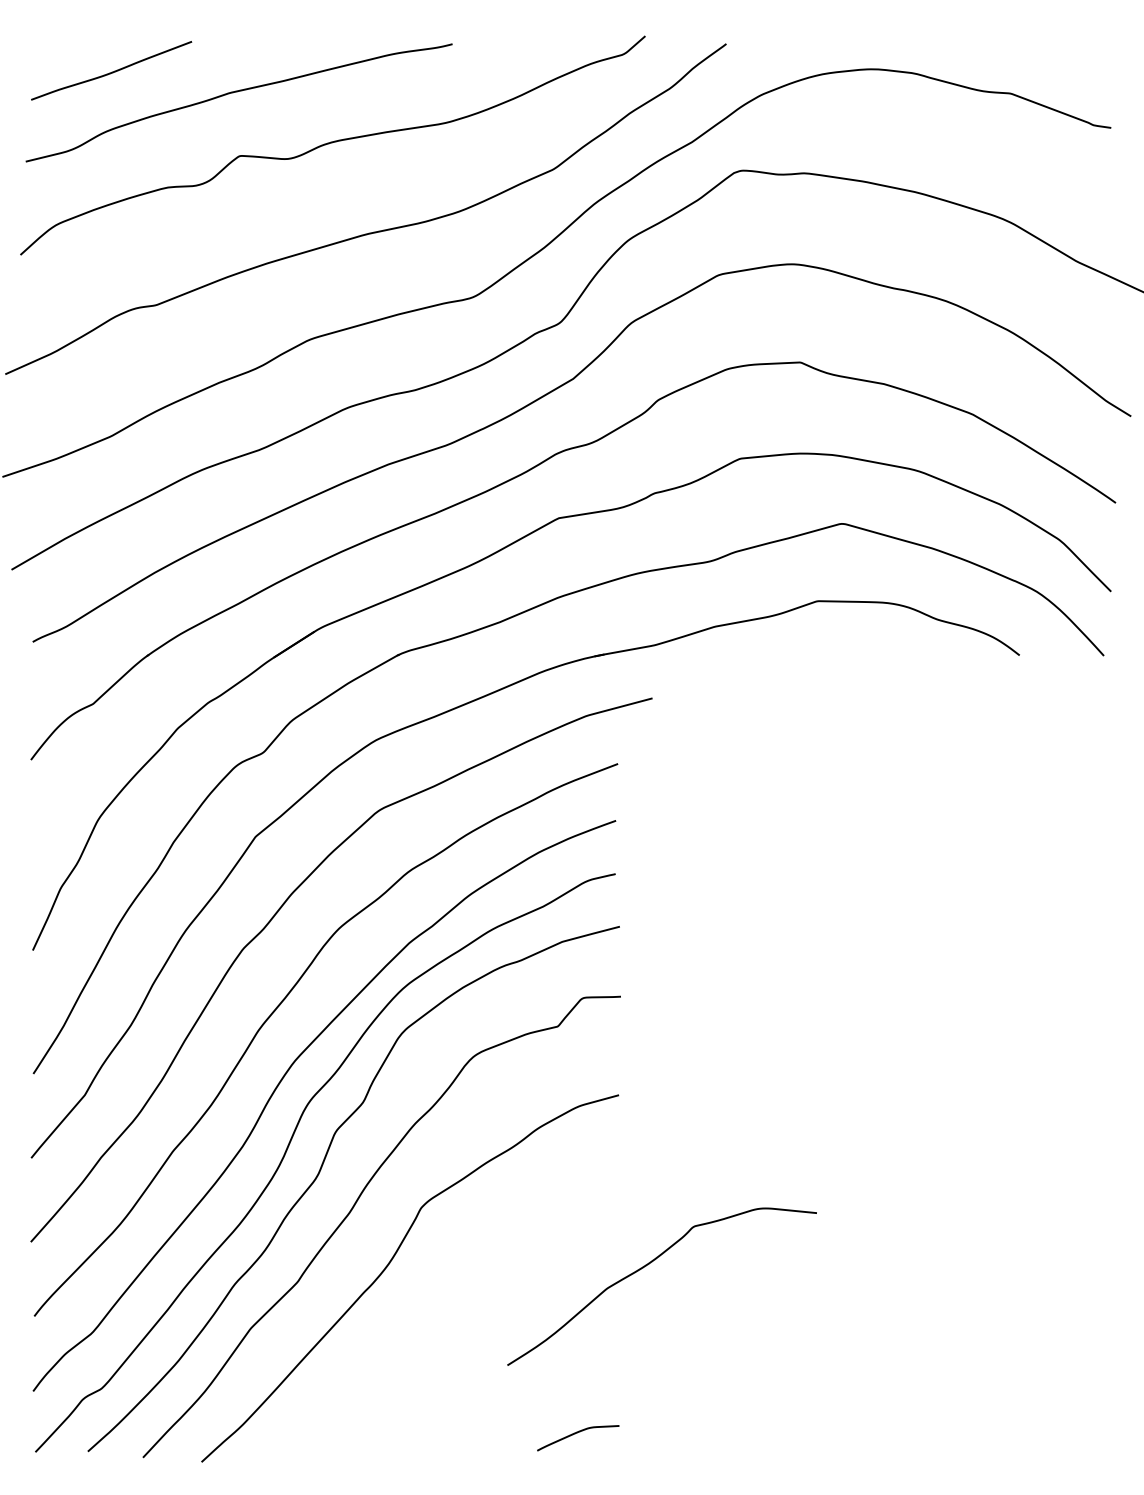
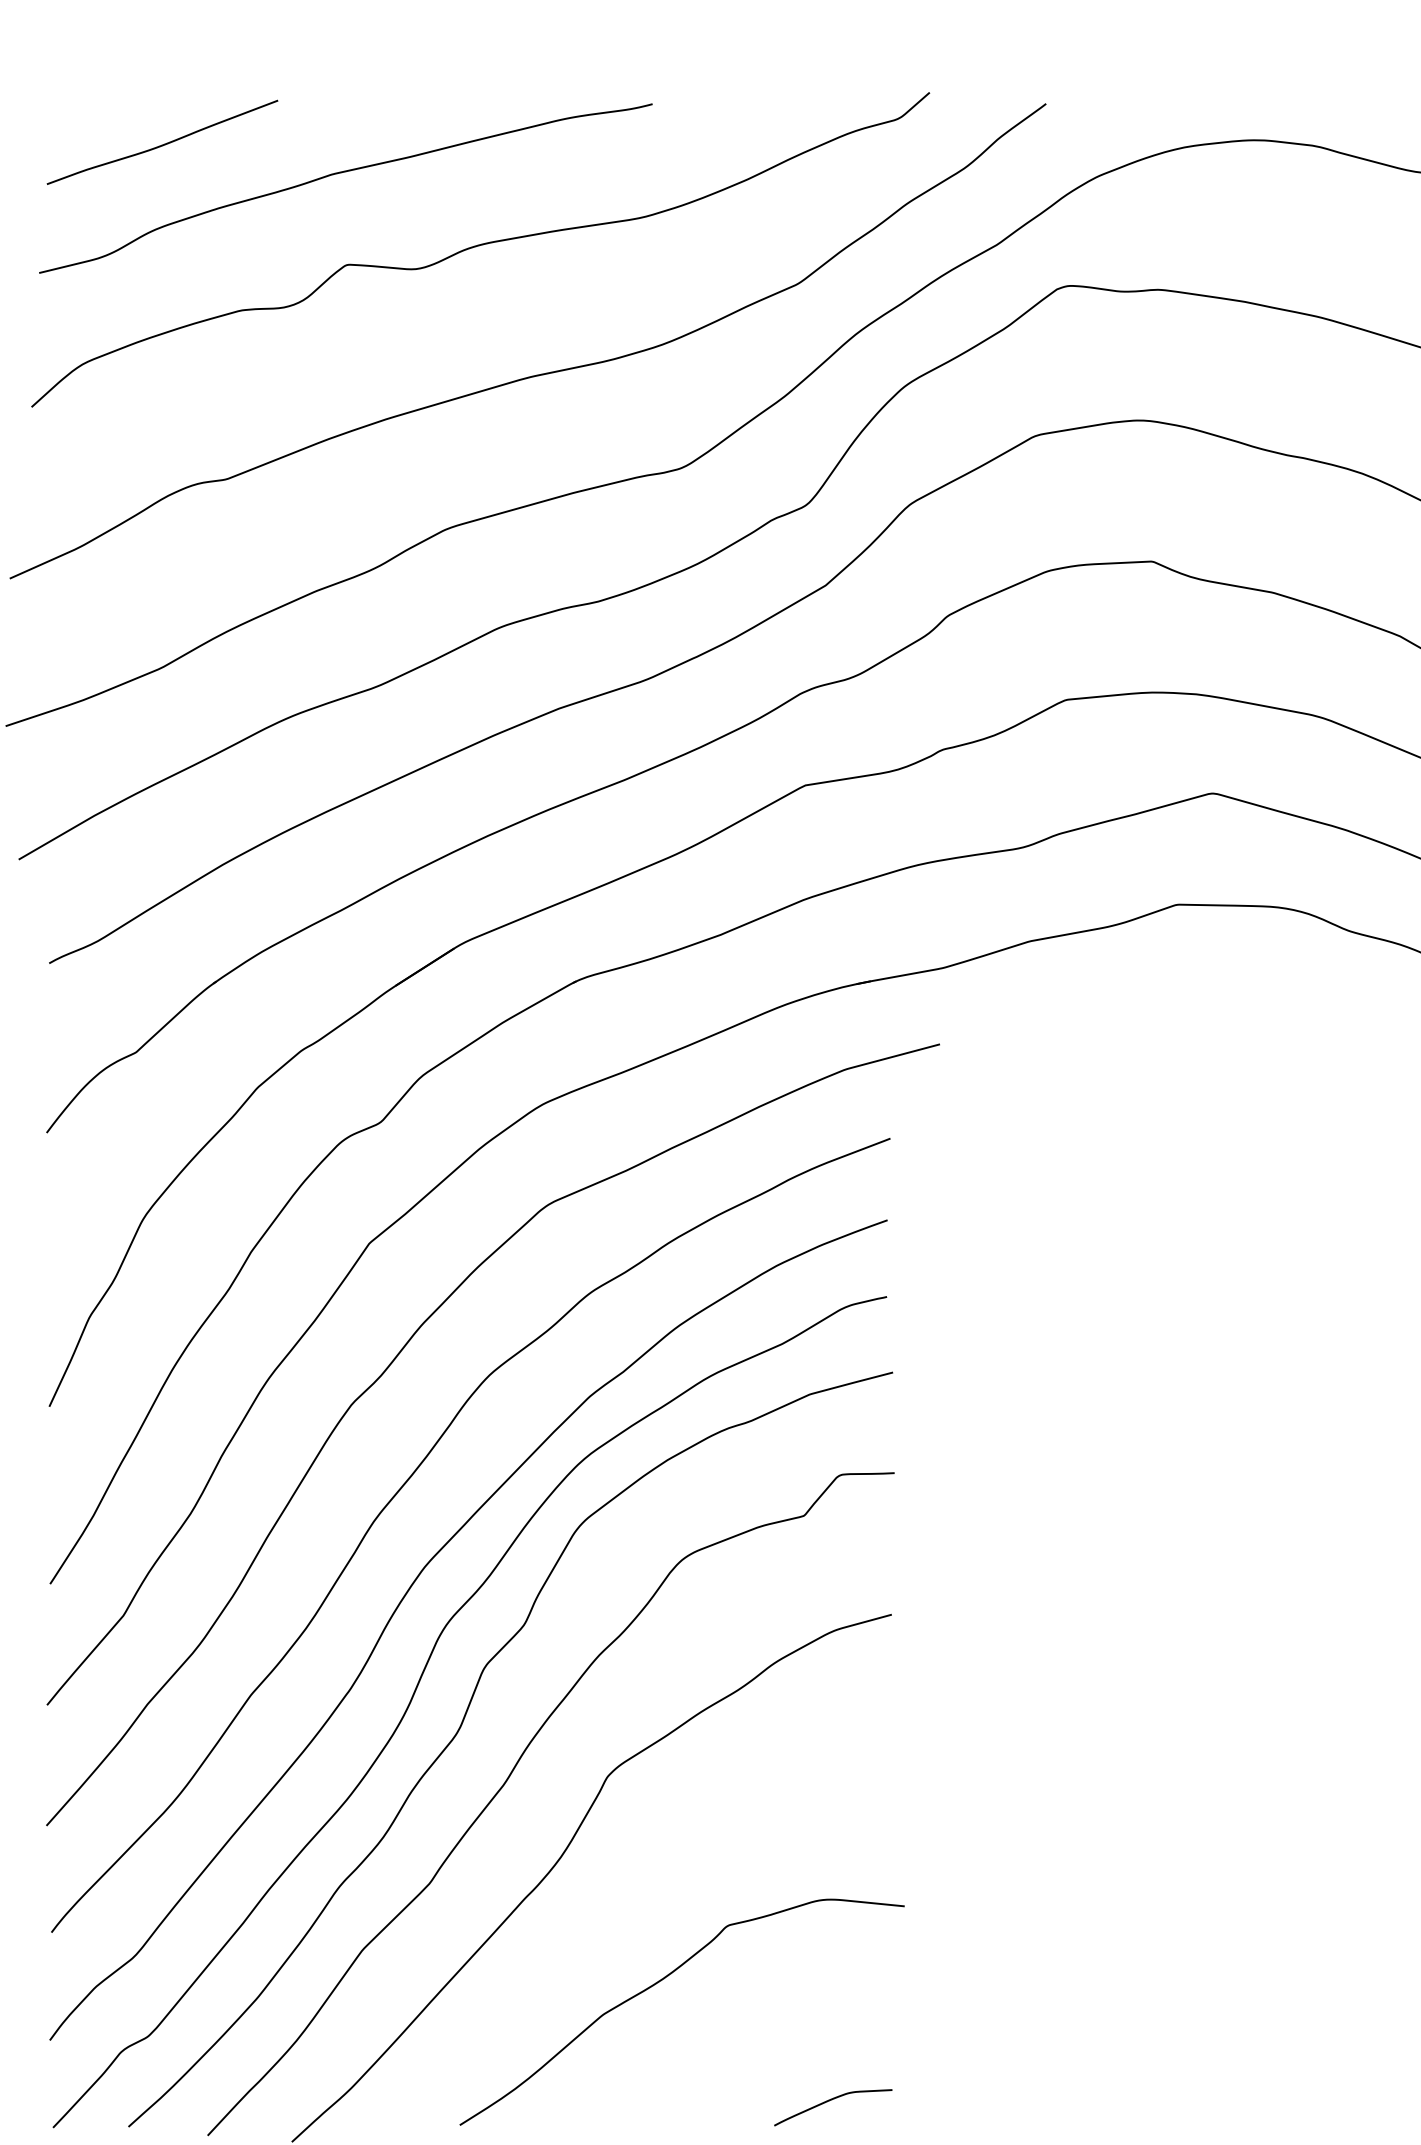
curve: (646, 1266) -> (659, 1983), moved

